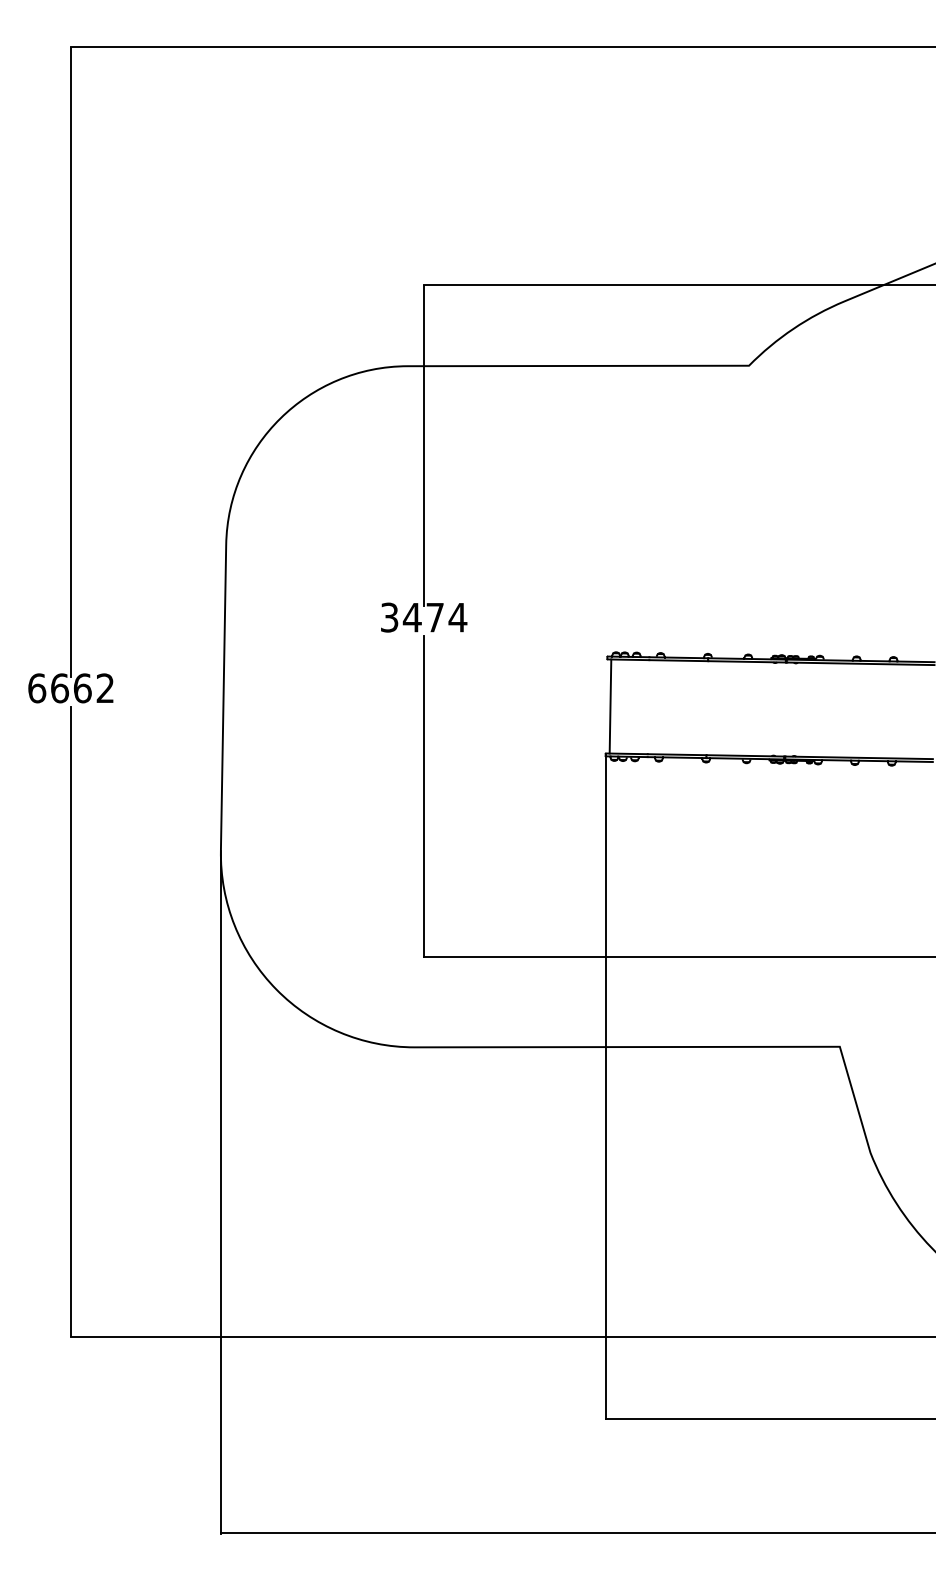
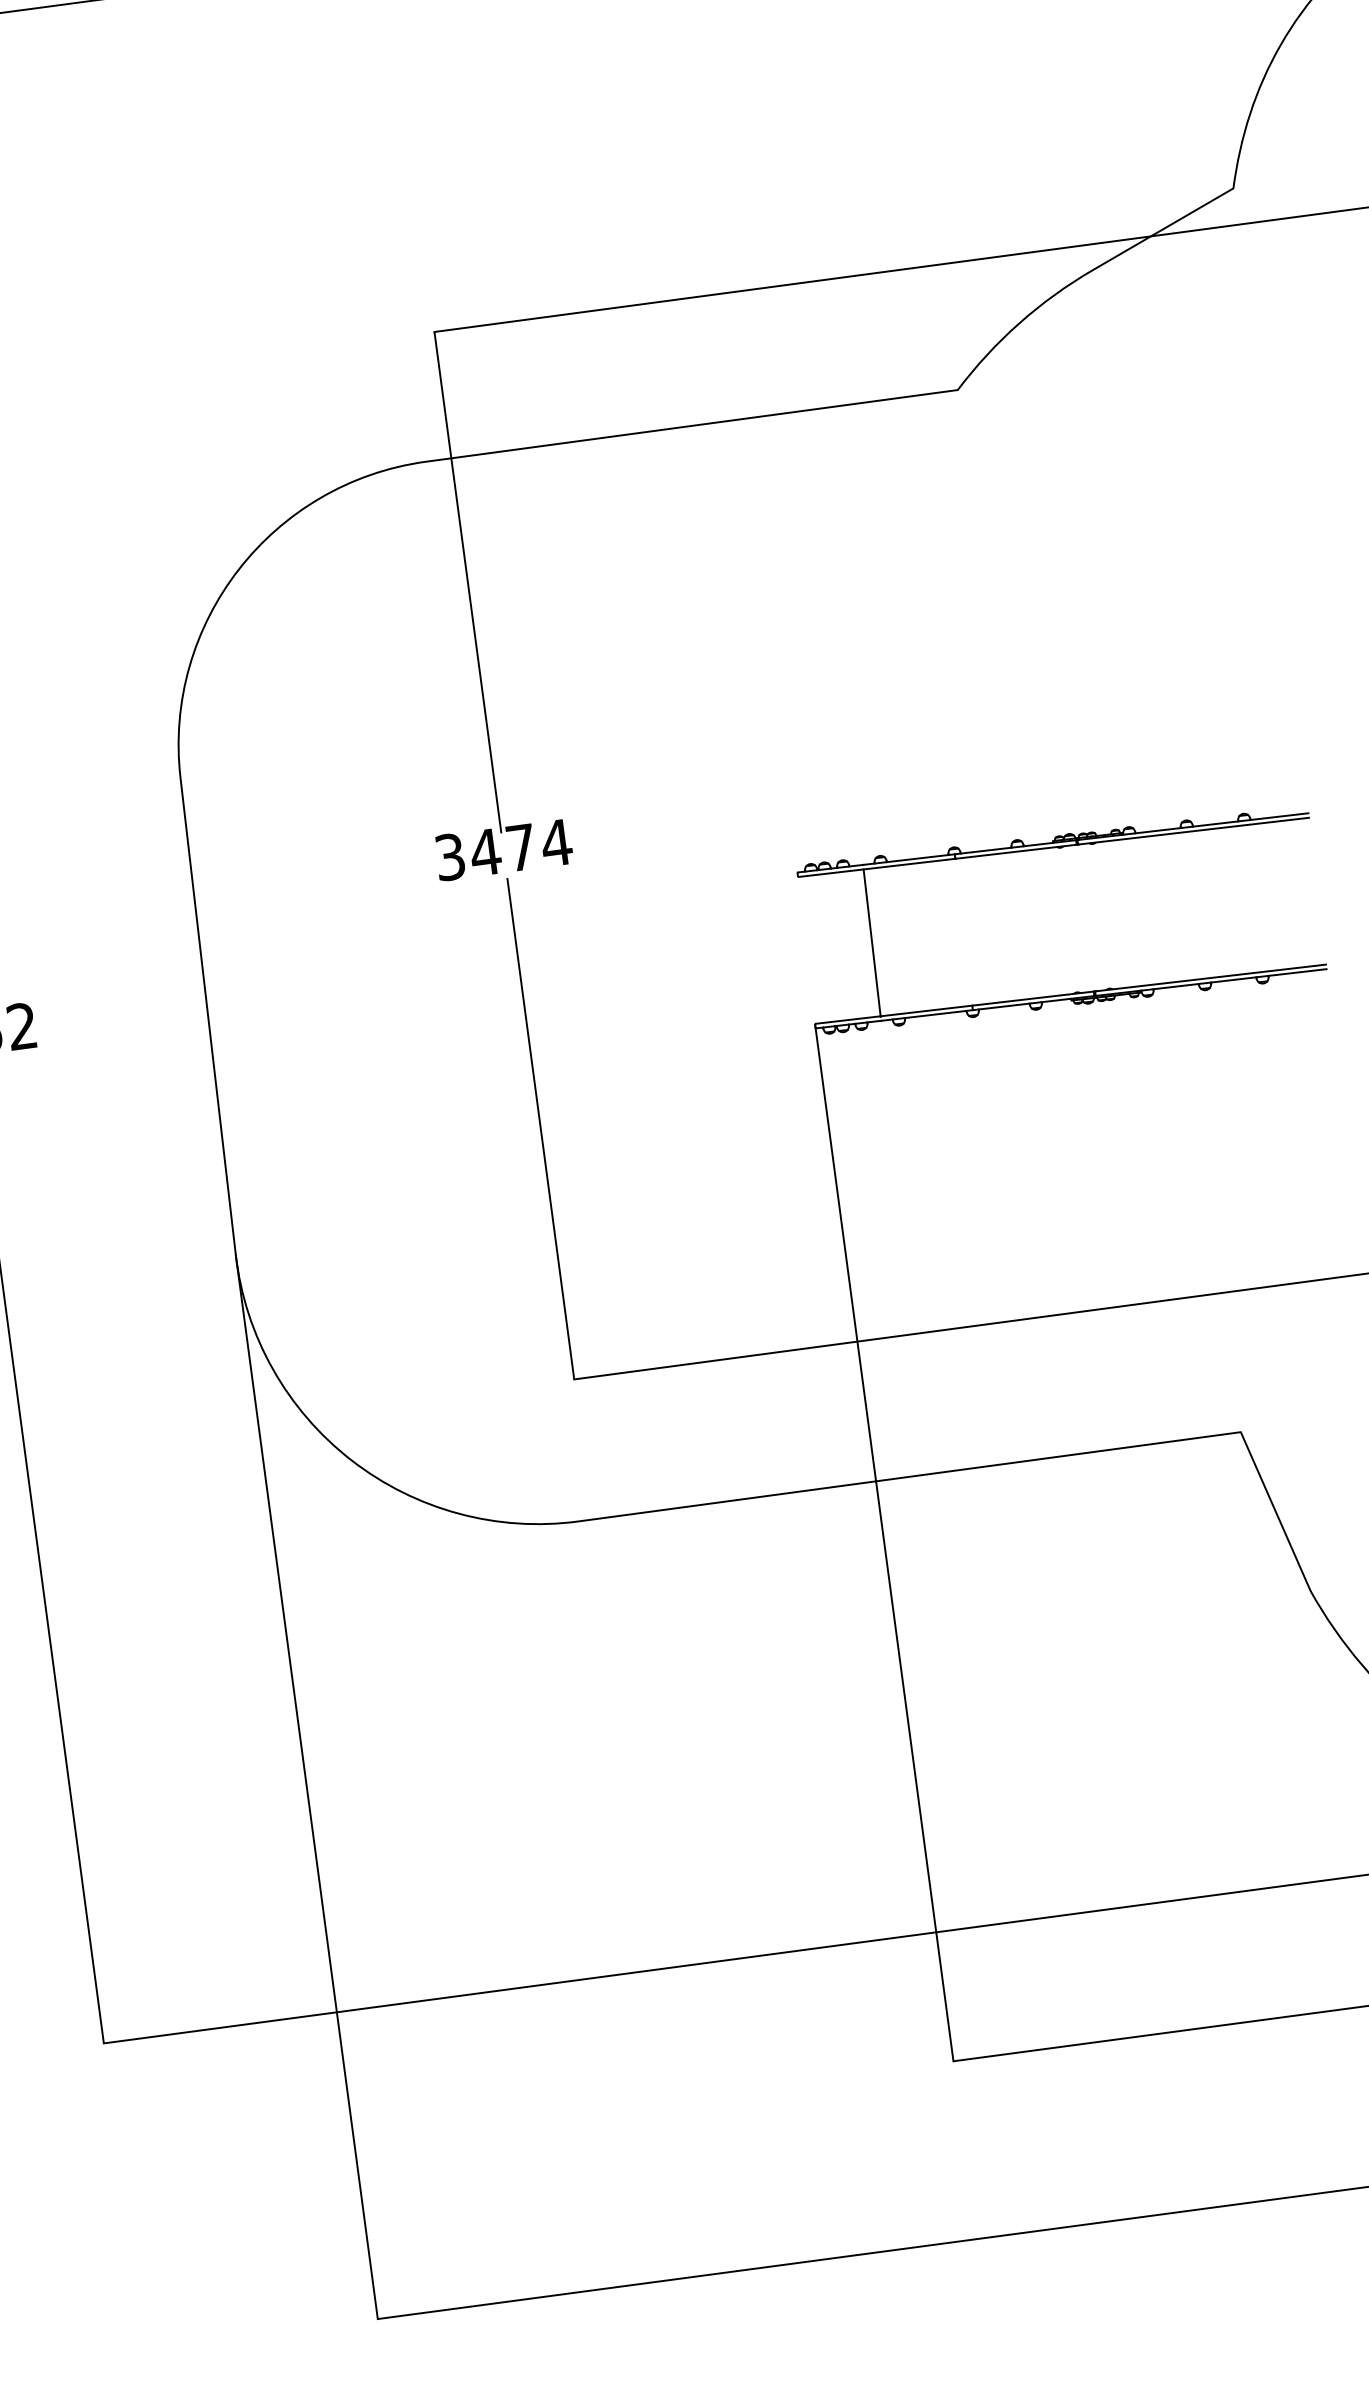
line: (610, 706) -> (872, 943), moved

